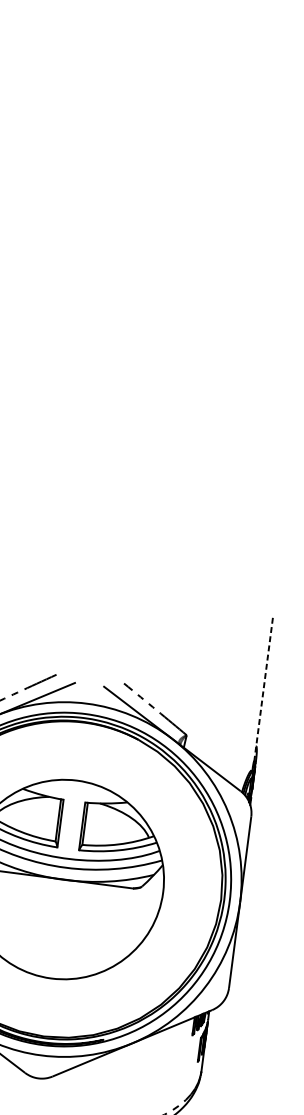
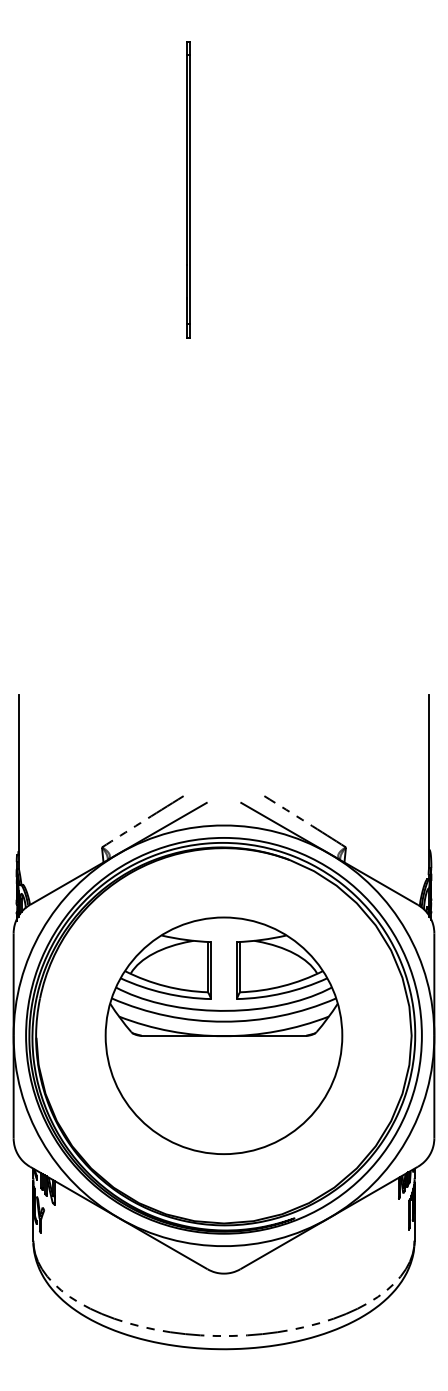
line: (125, 167) -> (187, 189), added
line: (263, 689) -> (429, 781), dashed -> solid

